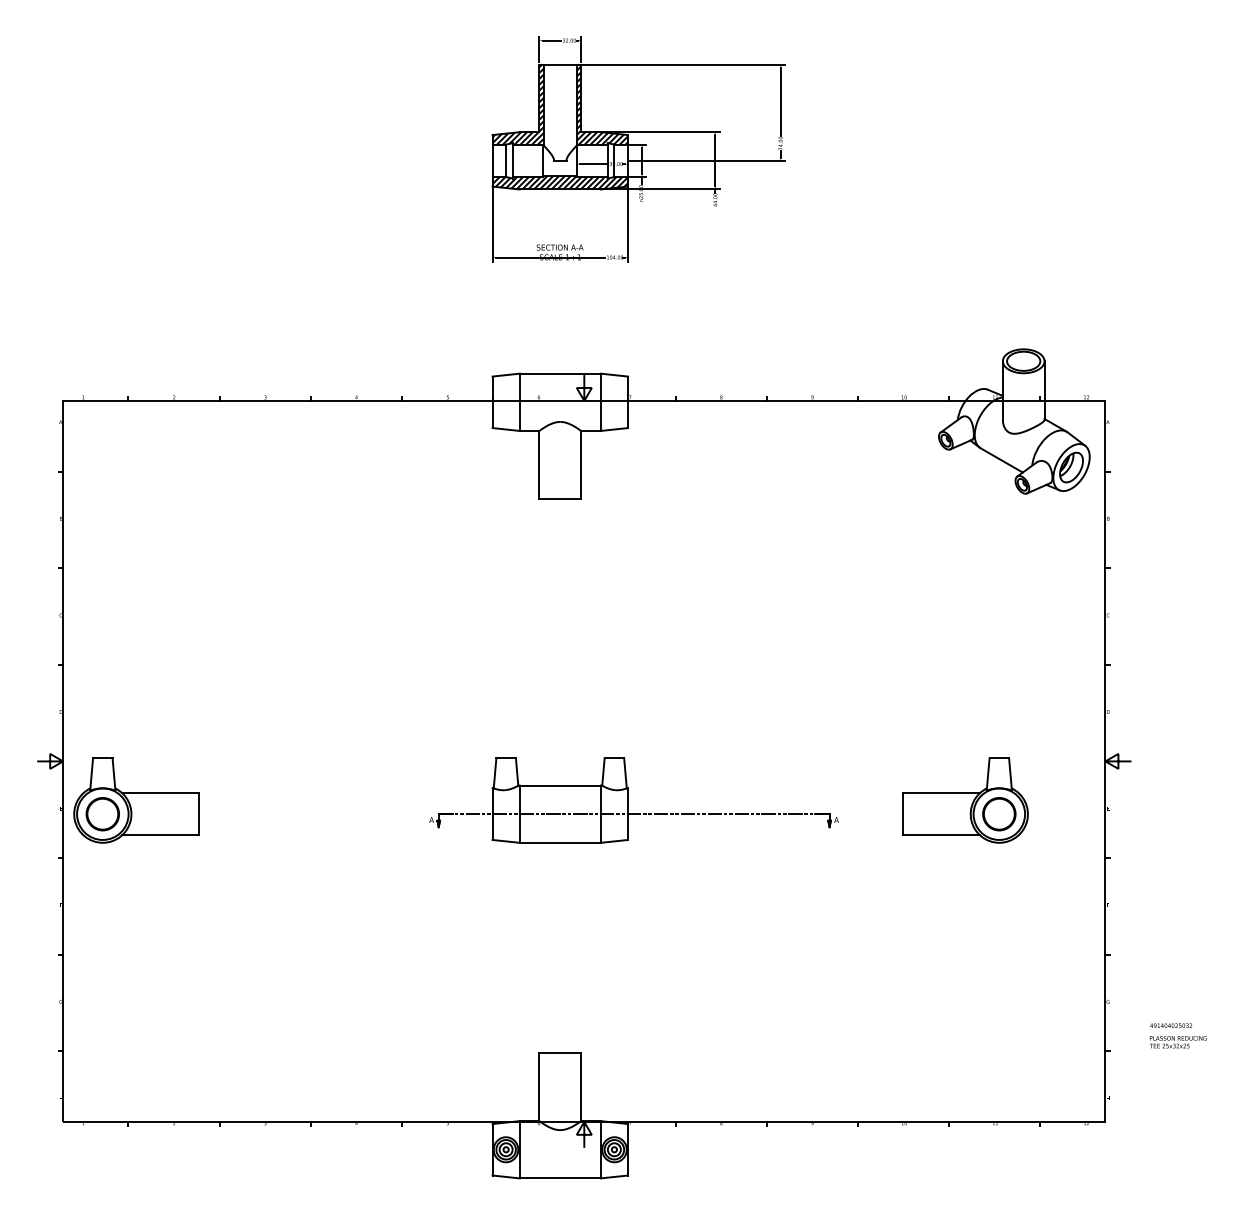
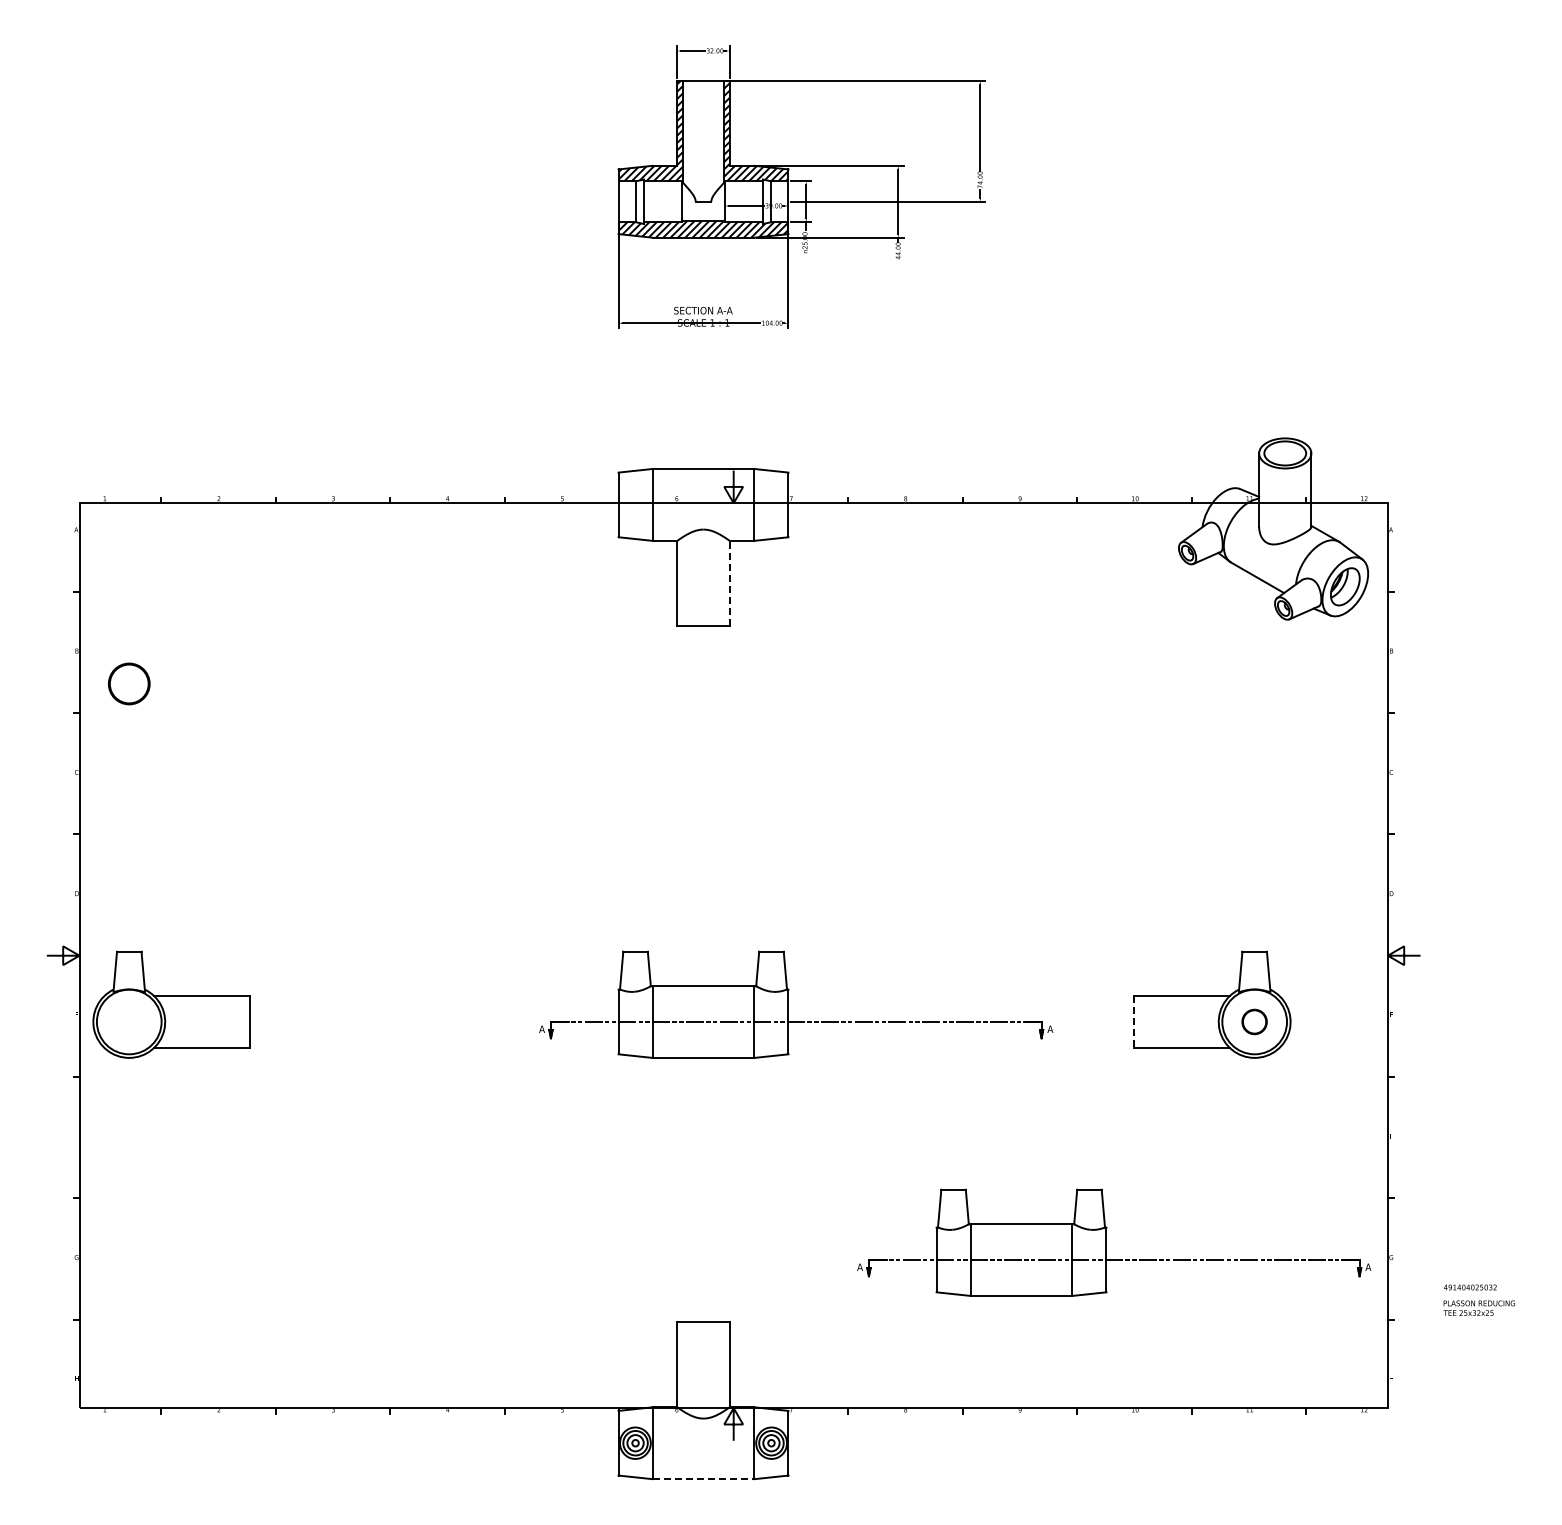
line: (580, 464) -> (729, 582), solid -> dashed
part: (103, 813) -> (129, 683), moved
part: (999, 813) -> (1254, 1021), size x0.6
line: (902, 814) -> (1133, 1022), solid -> dashed
part: (881, 989) -> (1106, 1242), added
line: (560, 1178) -> (703, 1479), solid -> dashed

